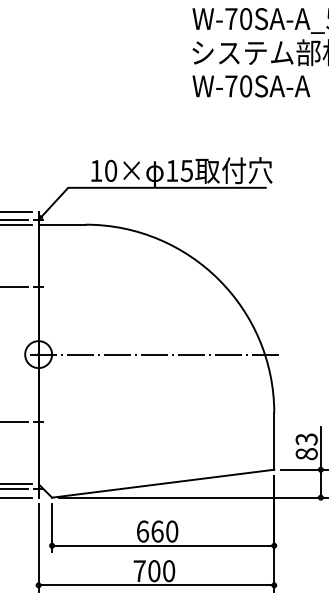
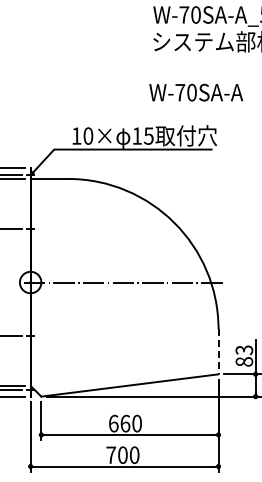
text: (251, 86) -> (196, 92), moved
line: (274, 441) -> (218, 351), solid -> dashed

